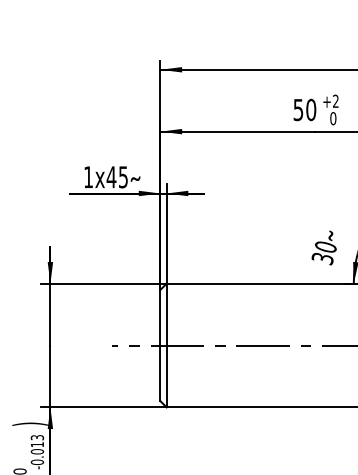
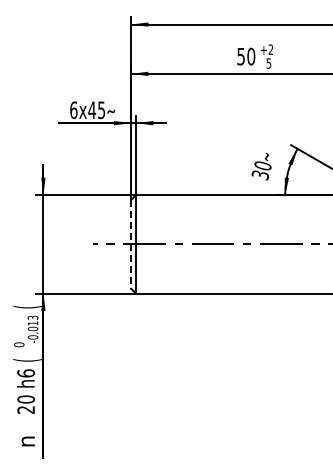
text: (332, 118) -> (268, 63), 0 -> 5
text: (88, 177) -> (73, 110), 1x45 -> 6x45
line: (160, 345) -> (131, 244), solid -> dashed
text: (30, 423) -> (27, 306), ) -> (

